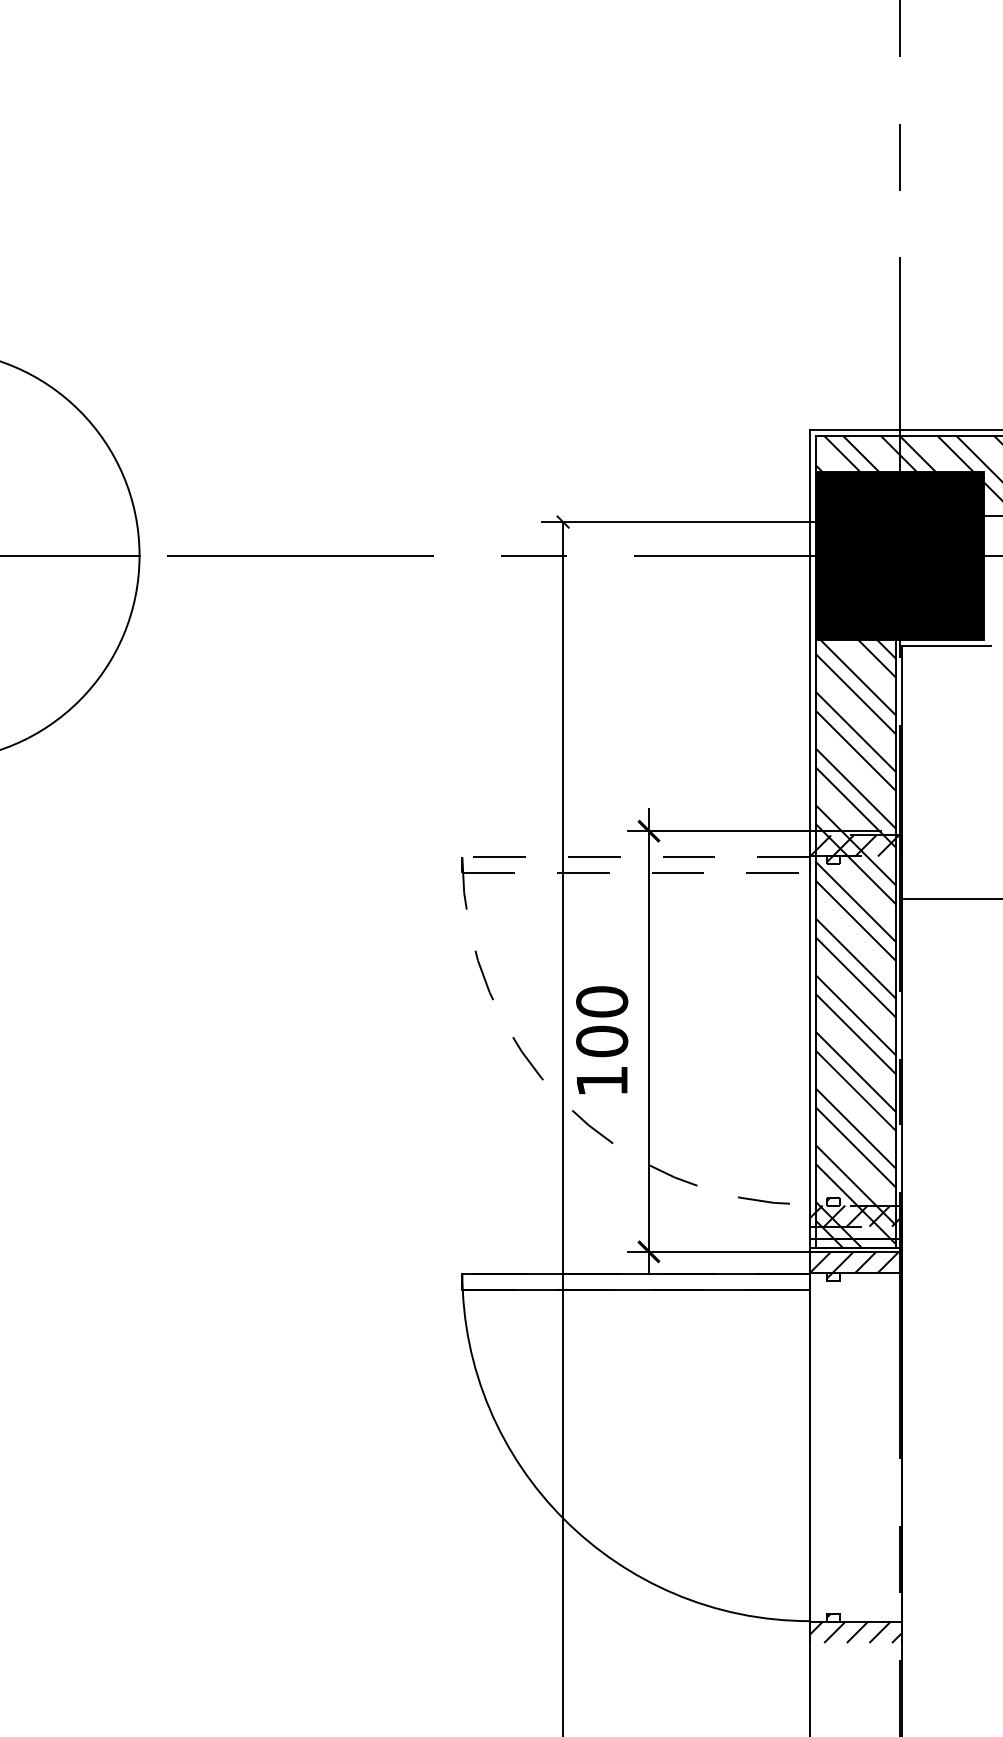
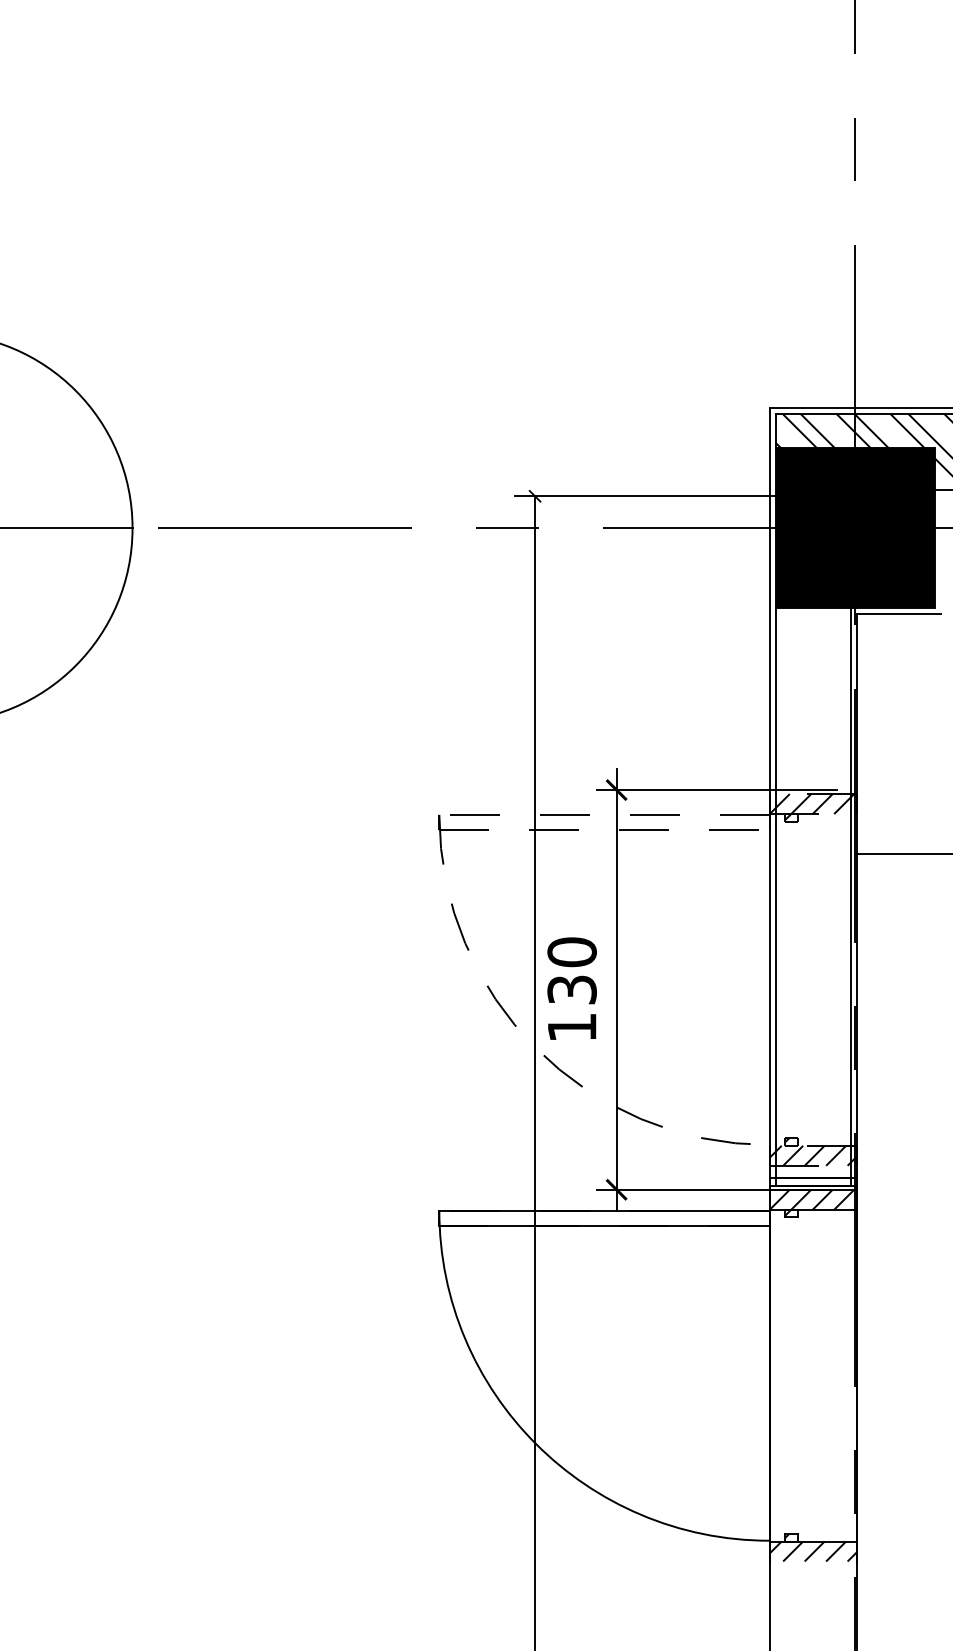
hatch: (856, 943) -> (813, 896), removed
text: (602, 1041) -> (572, 989), 100 -> 130

